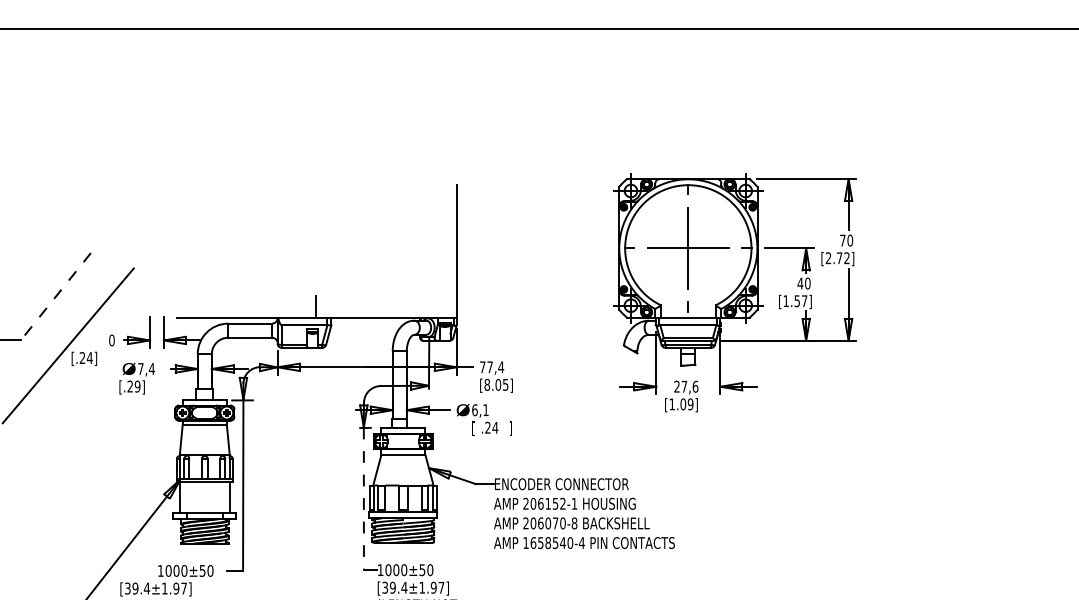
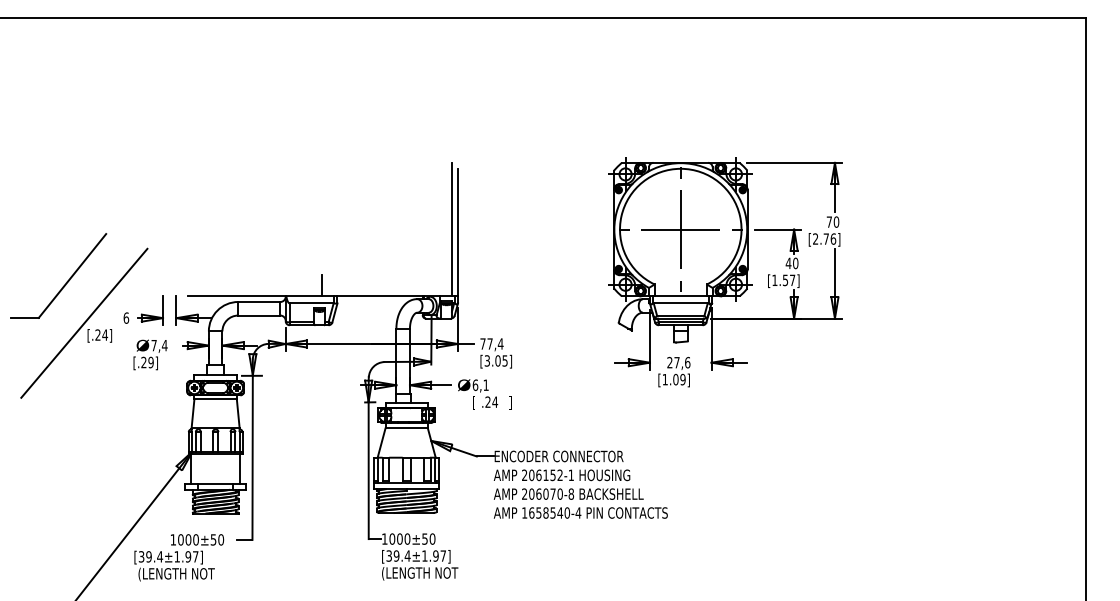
line: (451, 248) -> (452, 229), added
text: (847, 257) -> (833, 238), [2.72] -> [2.76]
line: (55, 296) -> (72, 275), dashed -> solid
text: (112, 339) -> (126, 317), 0 -> 6
text: (487, 384) -> (487, 360), [8.05] -> [3.05]
line: (363, 498) -> (368, 470), dashed -> solid

